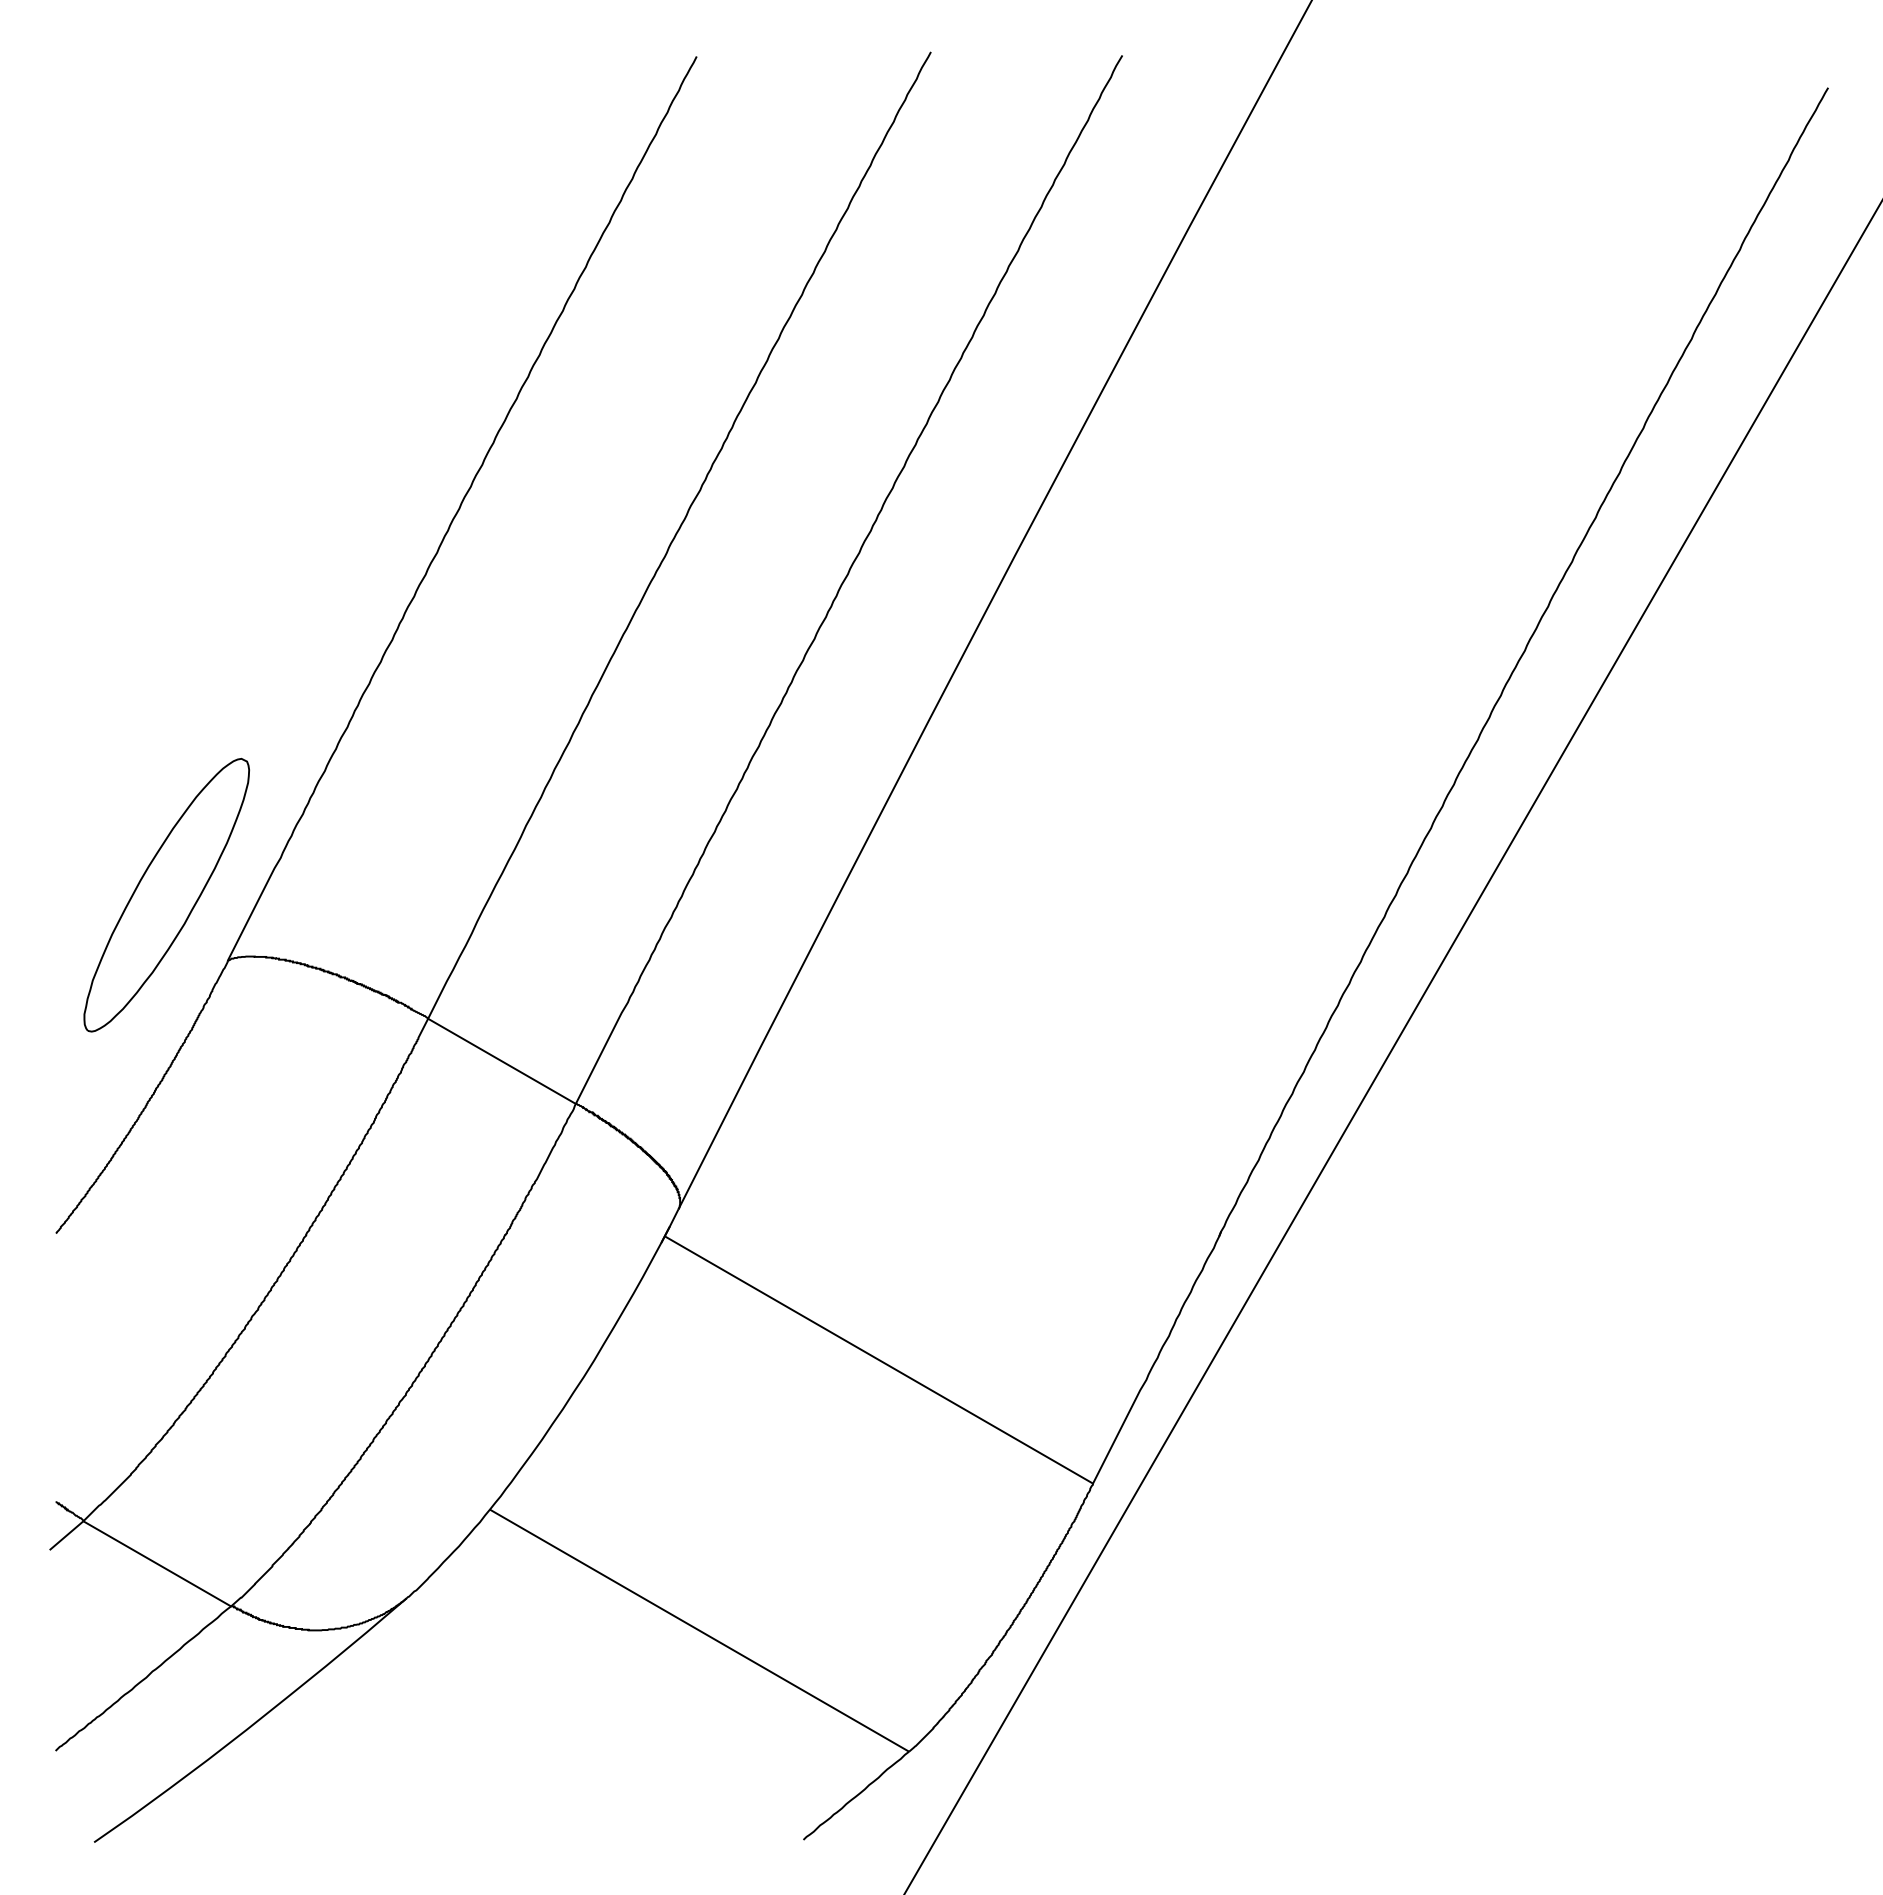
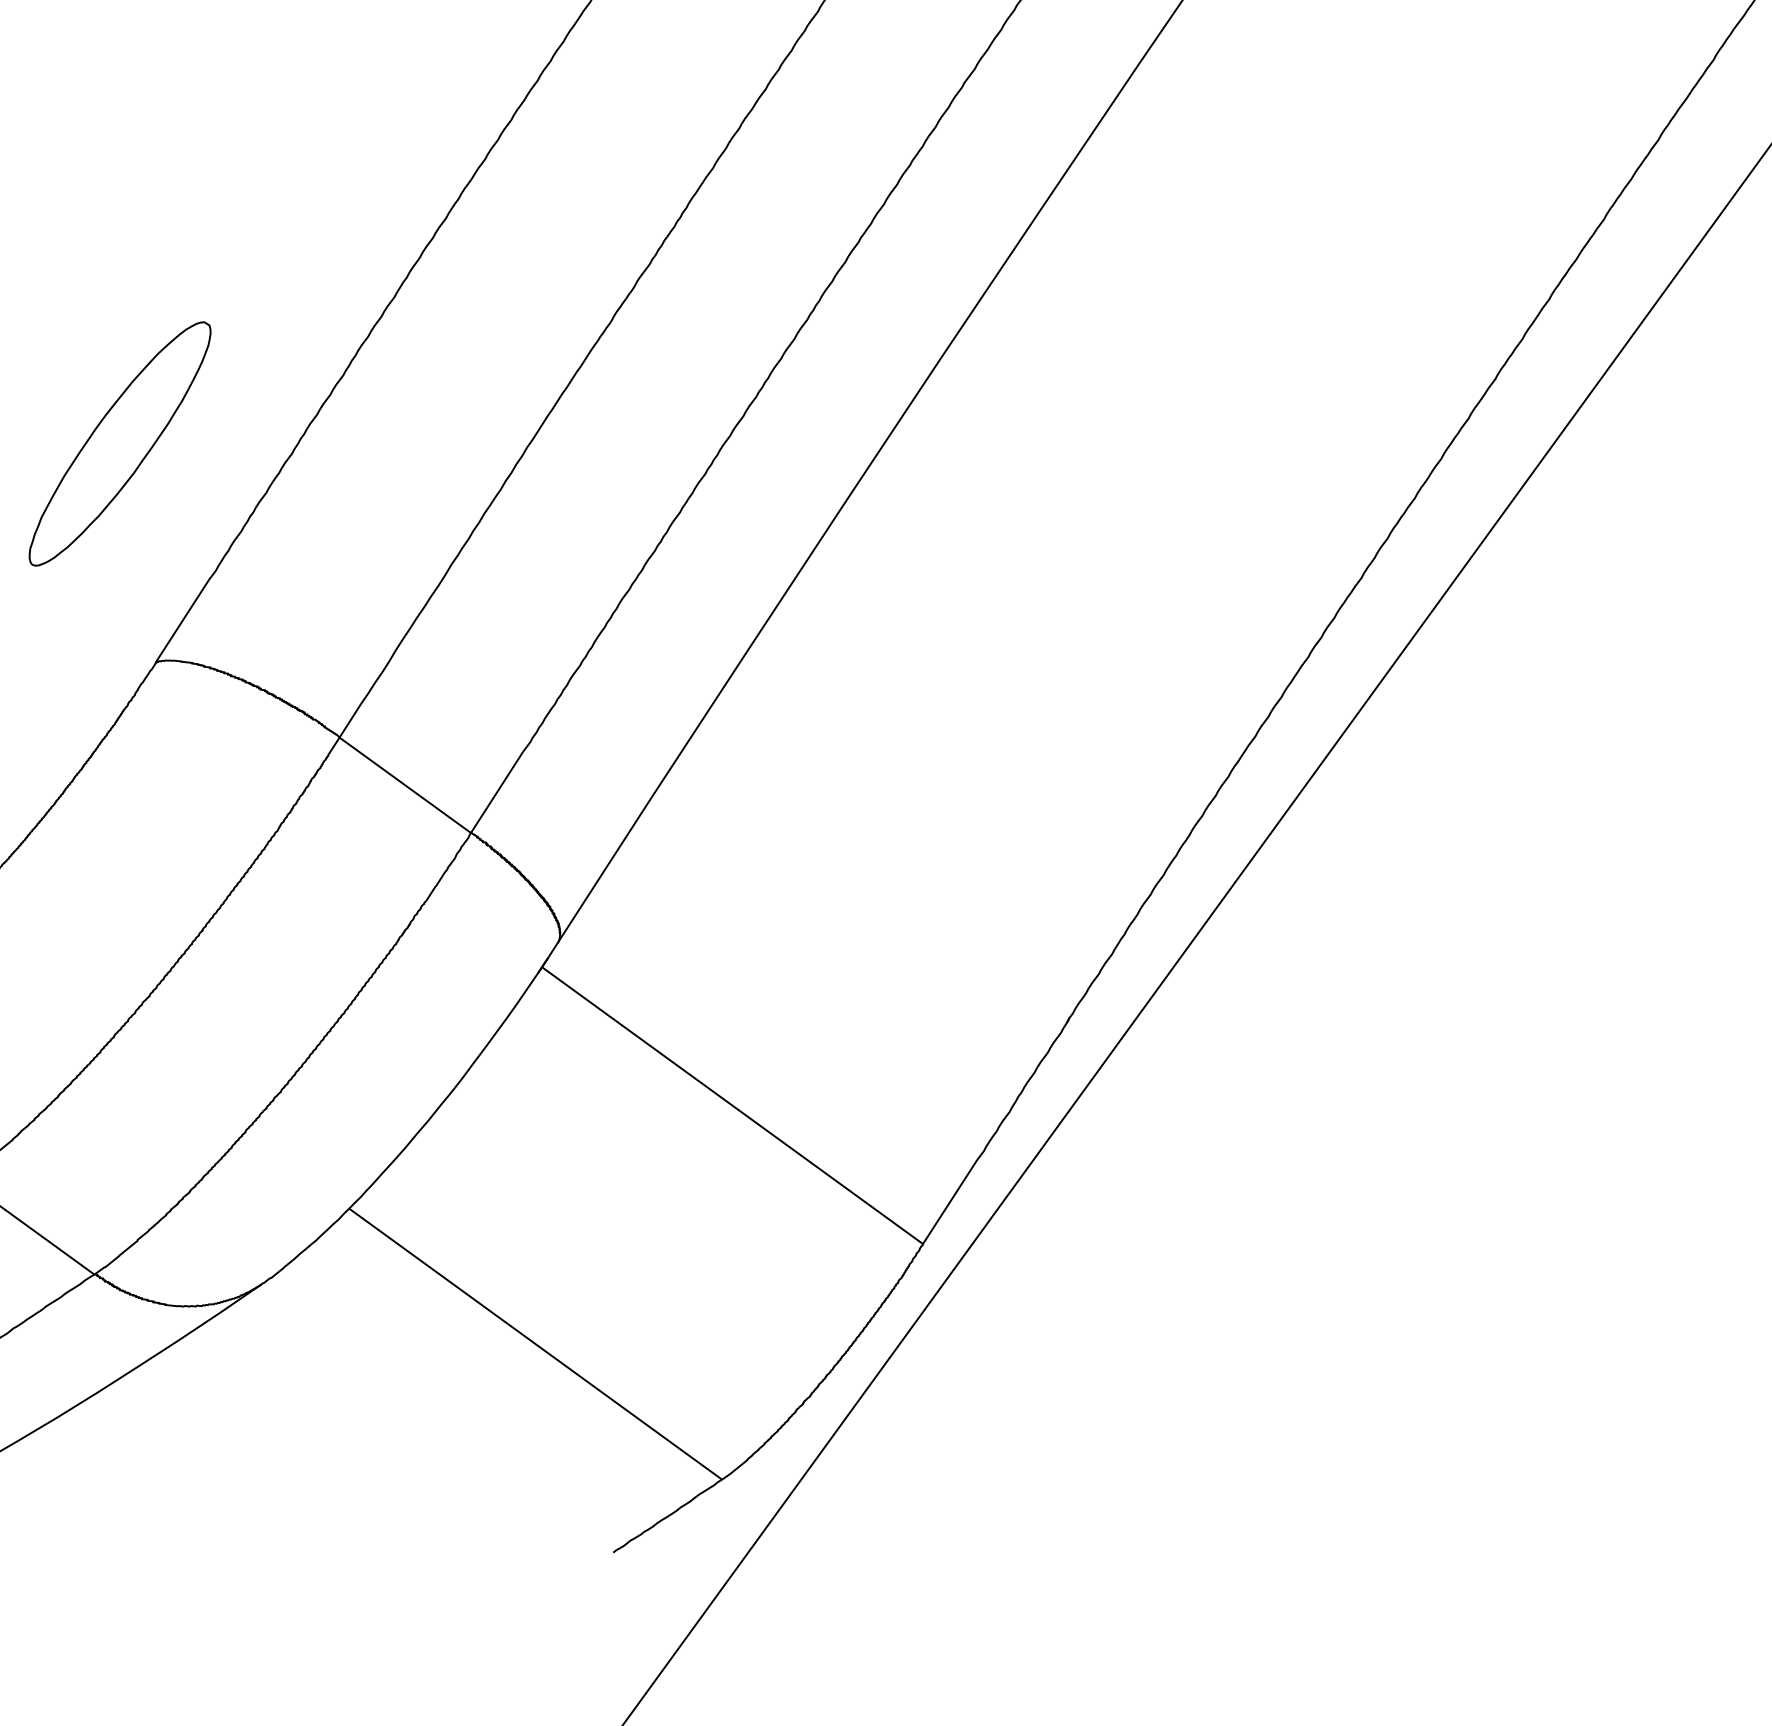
part: (166, 895) -> (119, 444), moved

